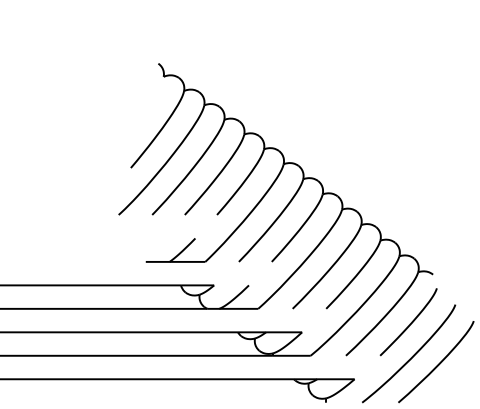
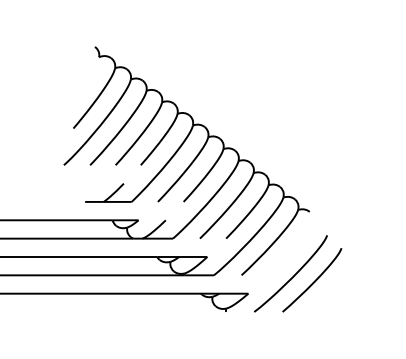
curve: (409, 322) -> (291, 249), removed

